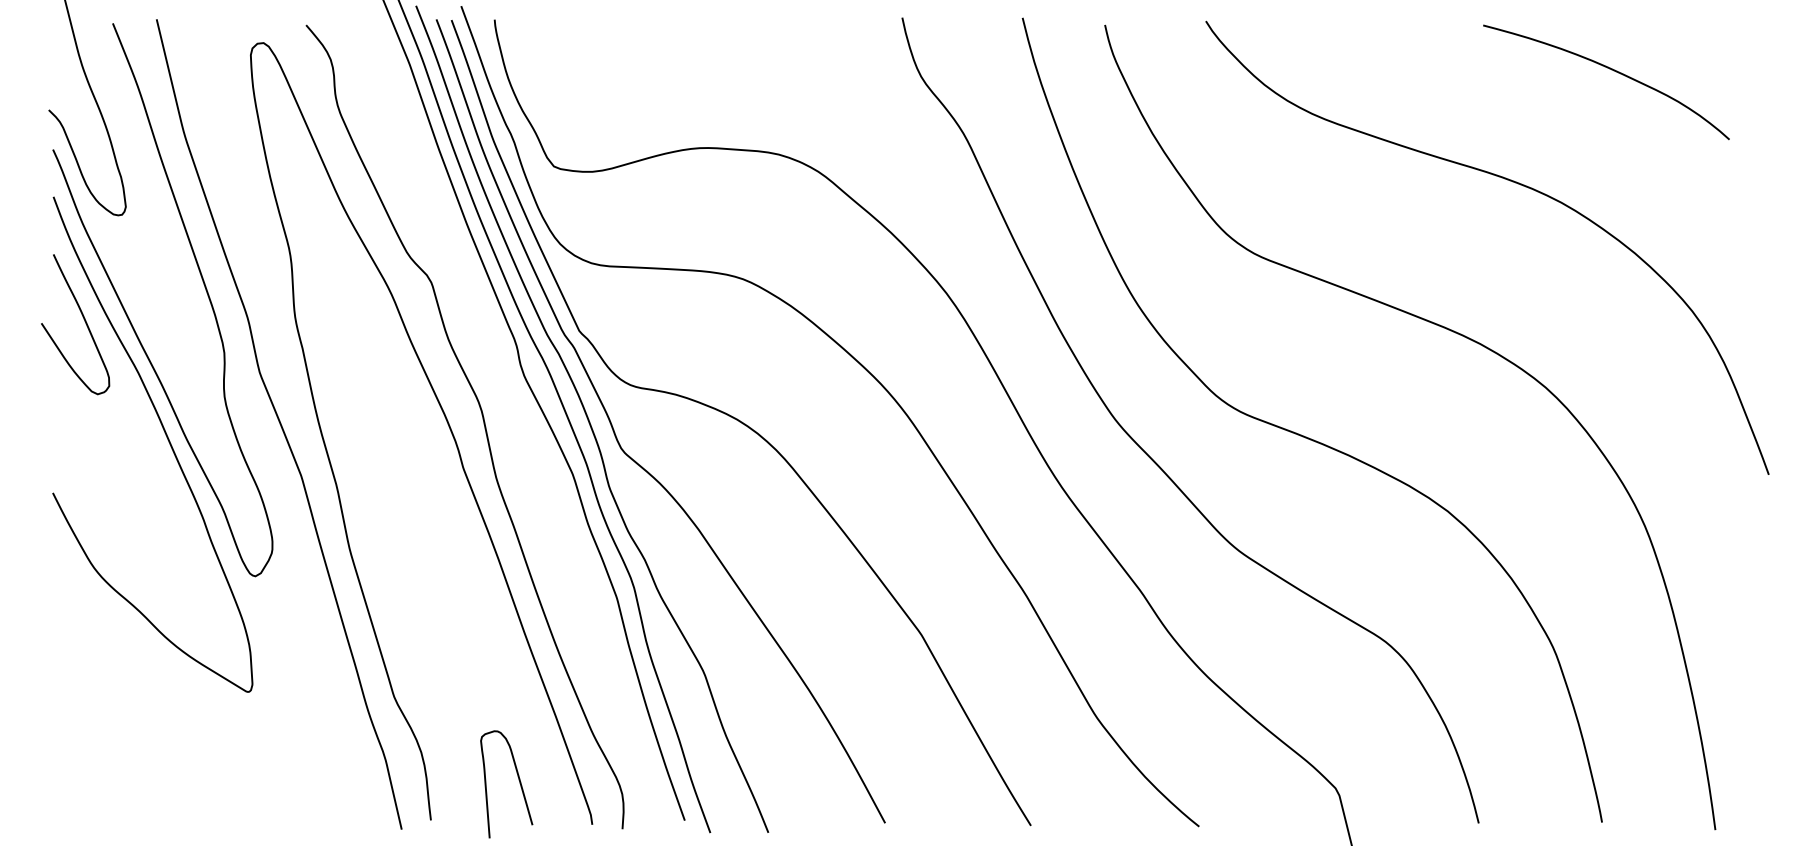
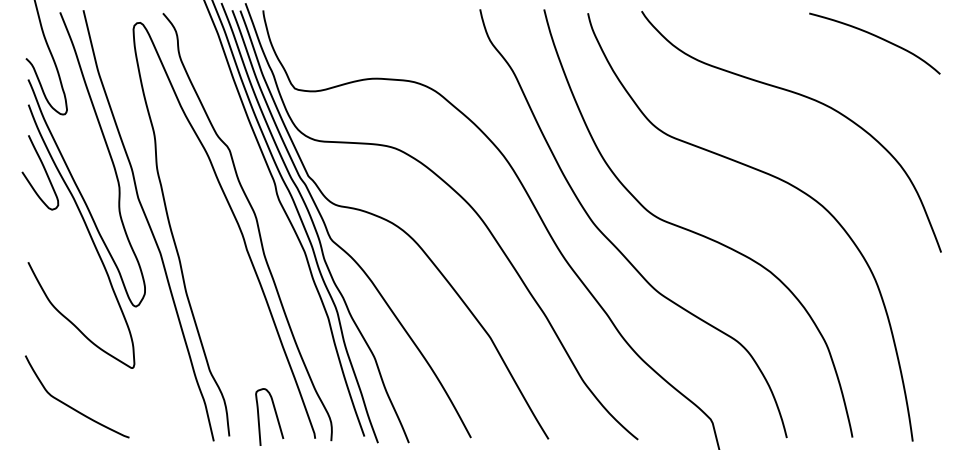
curve: (1609, 70) -> (876, 37), moved
curve: (134, 764) -> (71, 406), added

